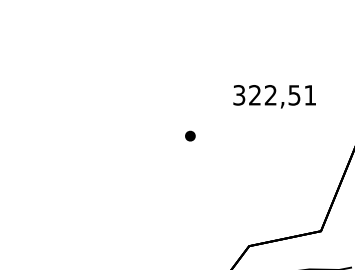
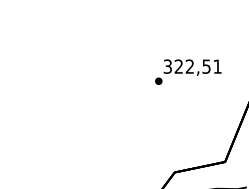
part: (190, 135) -> (158, 80), moved

